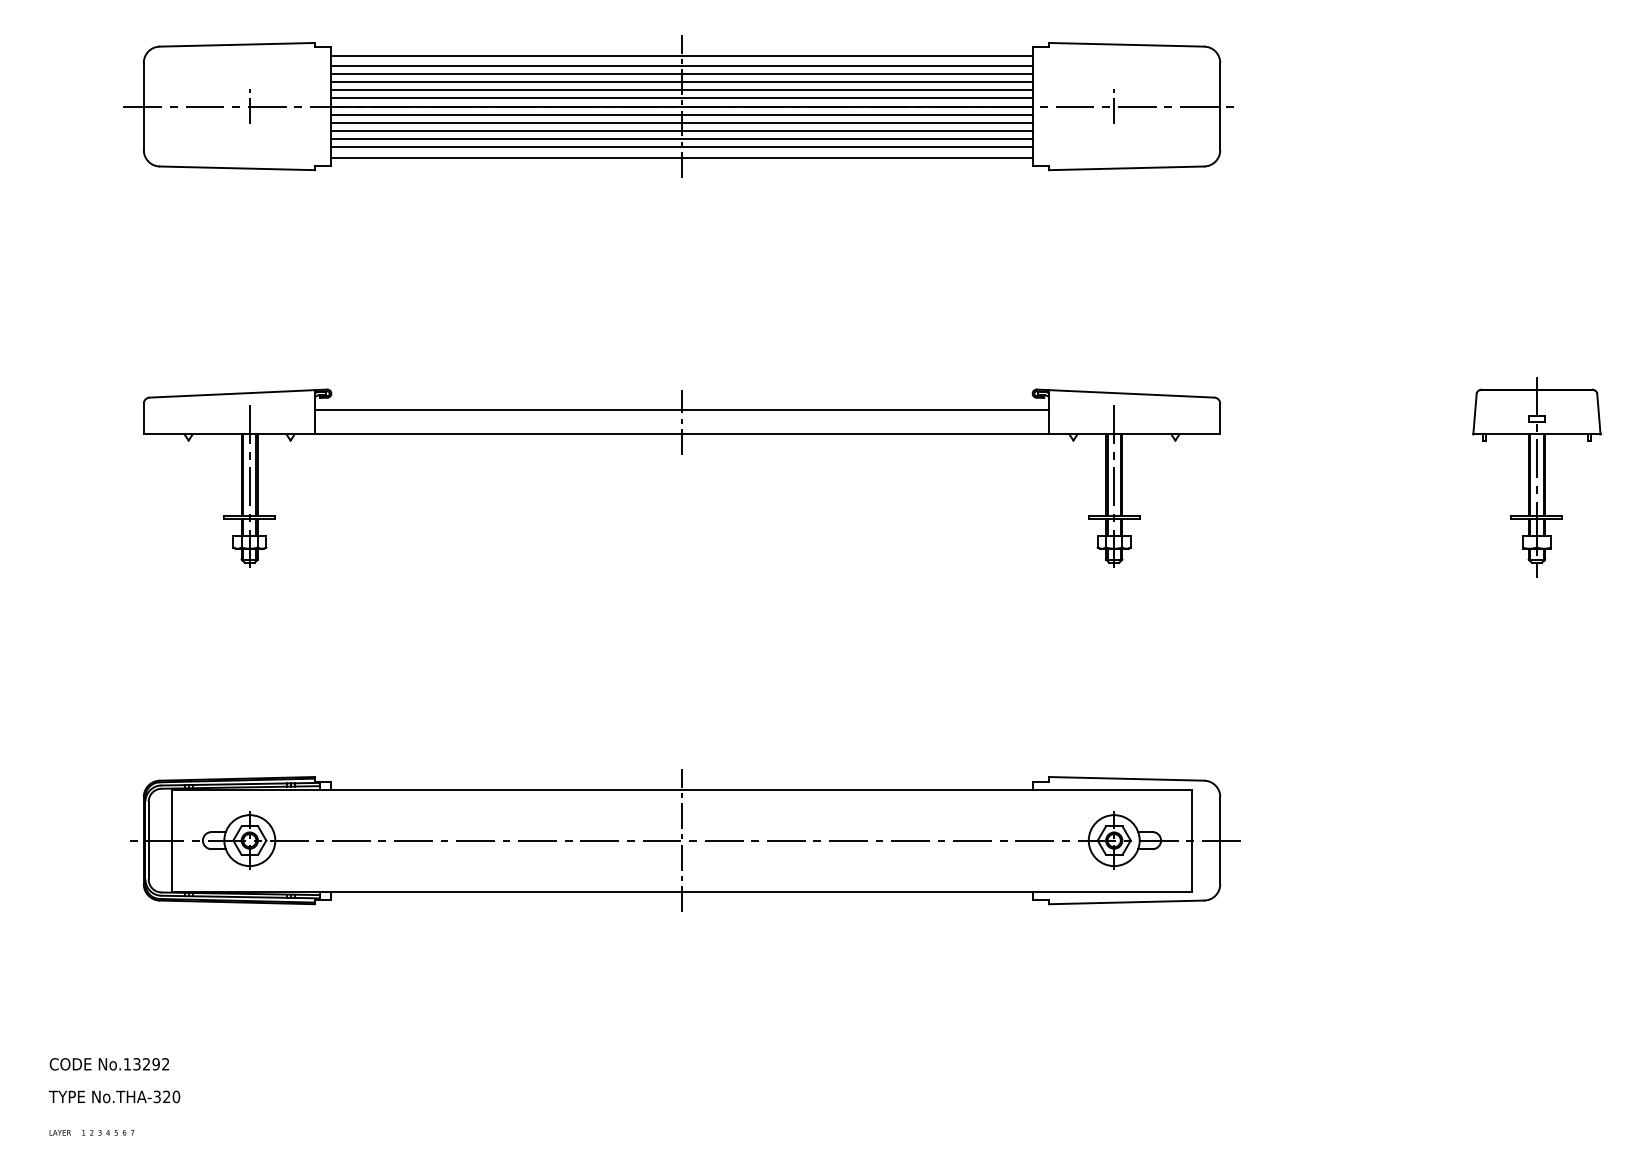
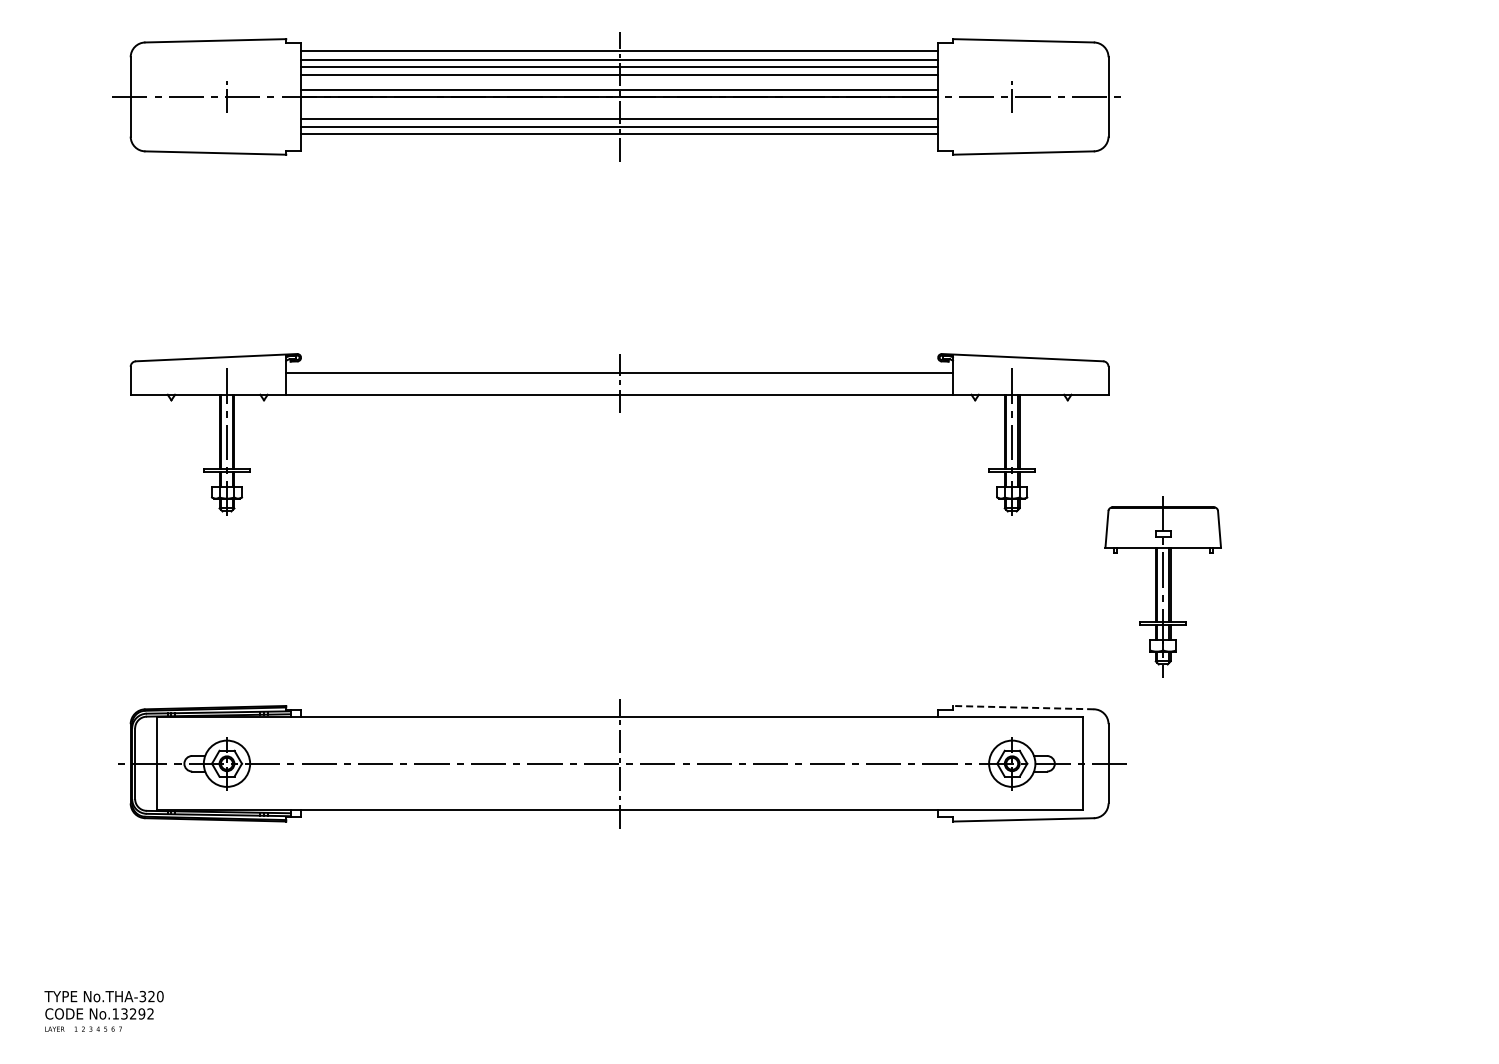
line: (681, 90) -> (619, 82), removed
line: (681, 114) -> (619, 104), removed
line: (681, 122) -> (619, 111), removed
line: (681, 157) -> (619, 143), removed
part: (1536, 477) -> (1162, 586), moved
line: (1126, 778) -> (1023, 707), solid -> dashed
text: (109, 1063) -> (99, 1013), moved

